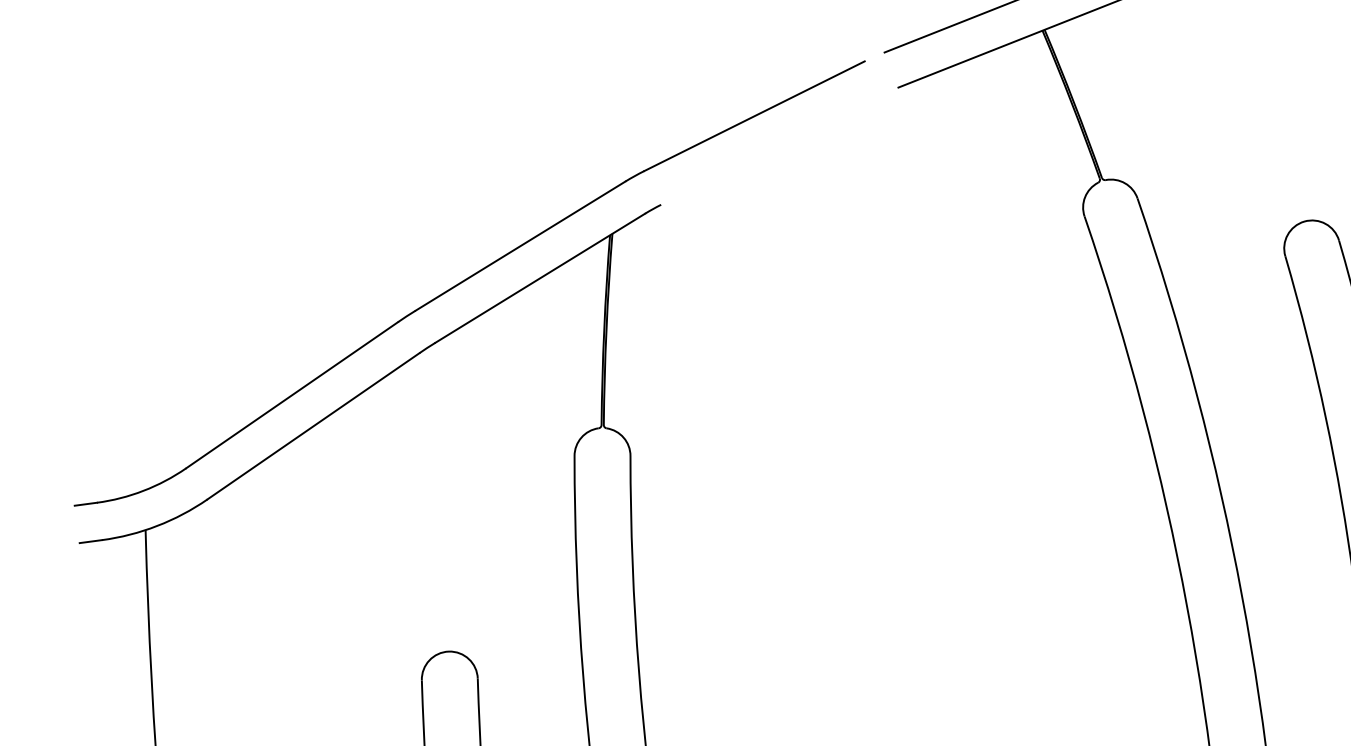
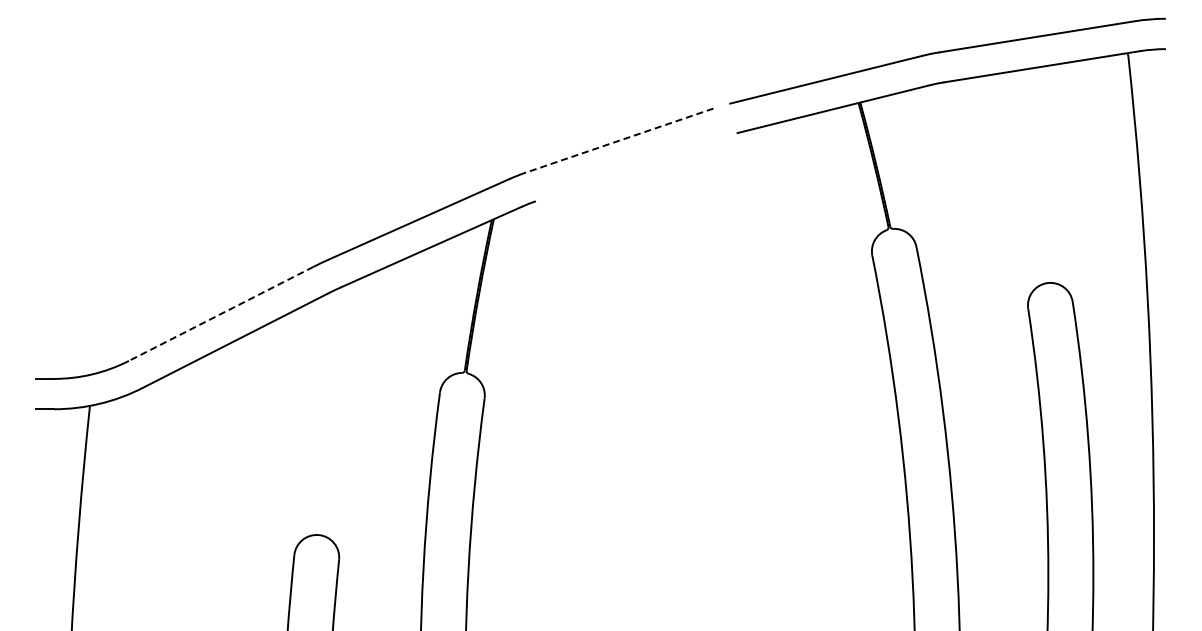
line: (754, 116) -> (619, 140), solid -> dashed
line: (292, 394) -> (221, 313), solid -> dashed

